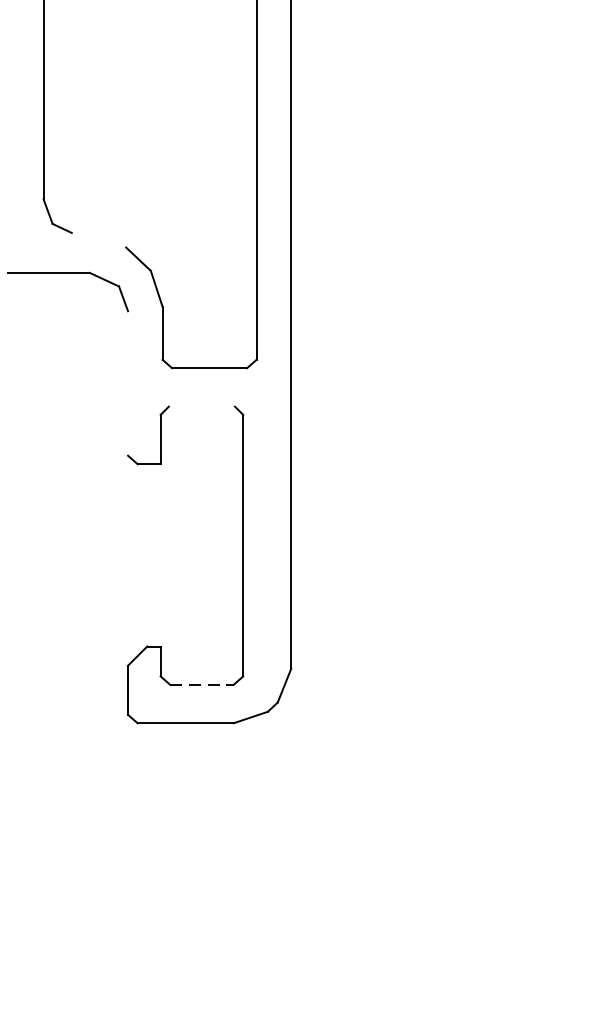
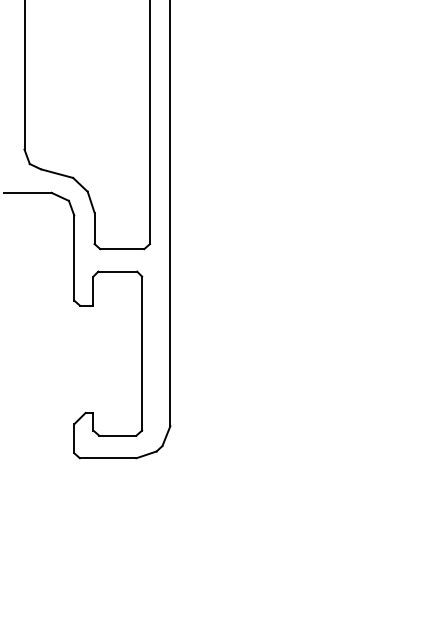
line: (99, 239) -> (57, 173), added
line: (128, 382) -> (74, 257), added
line: (201, 406) -> (117, 271), added
line: (201, 684) -> (117, 435), dashed -> solid

